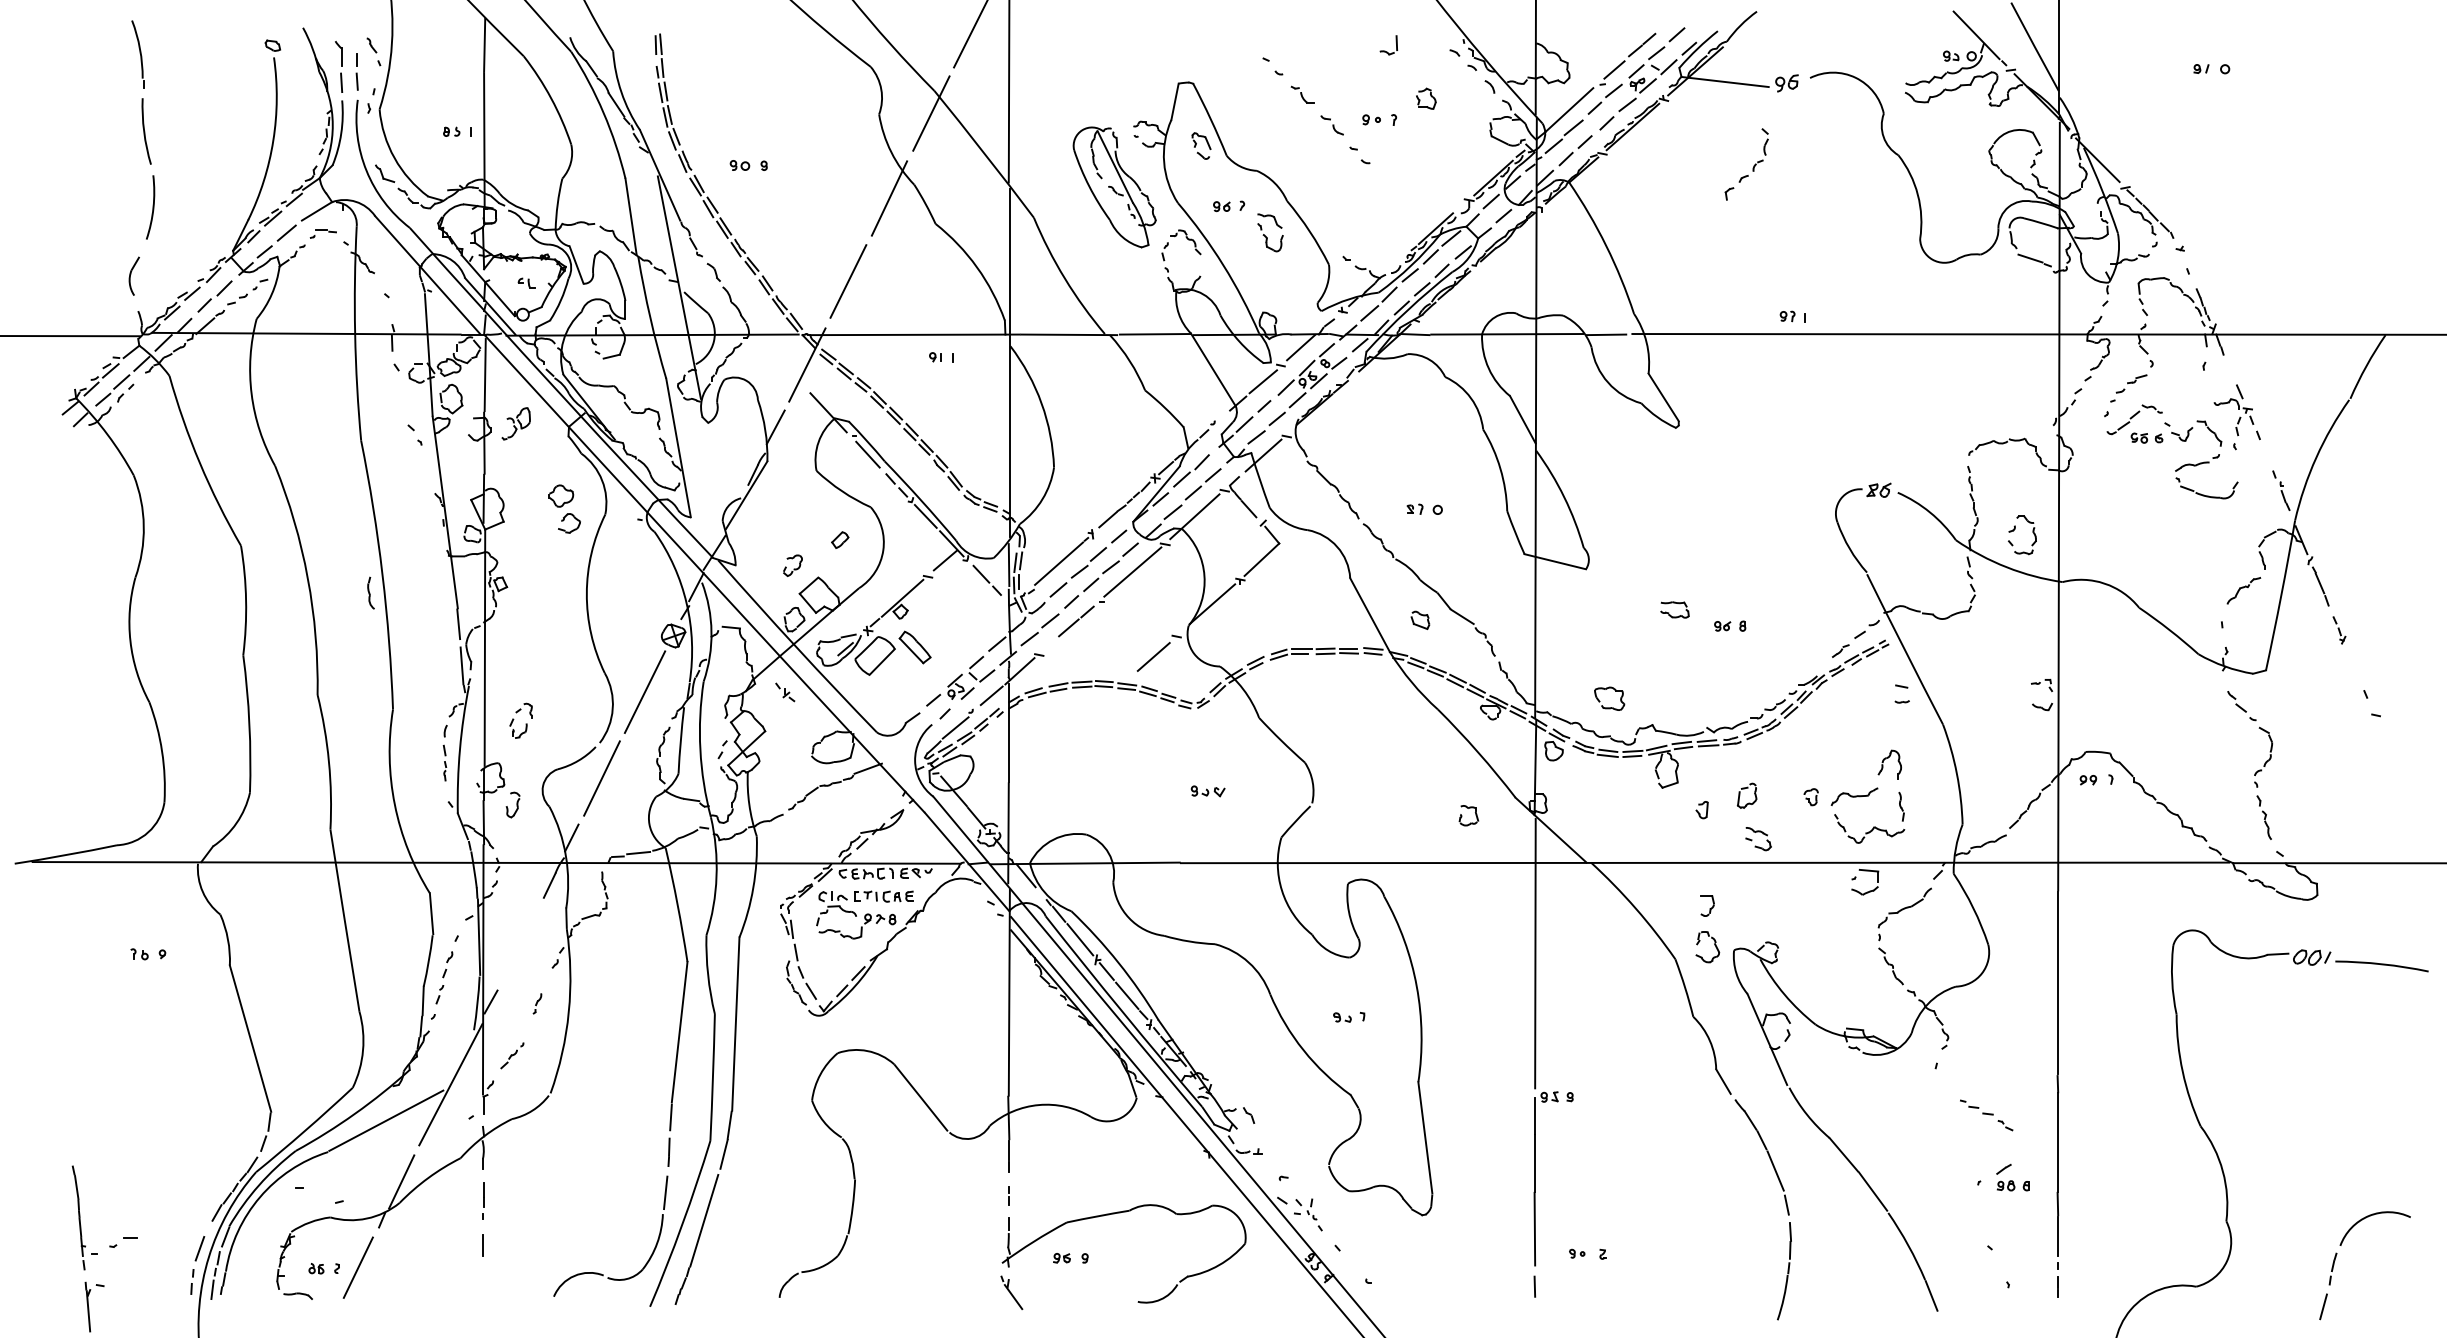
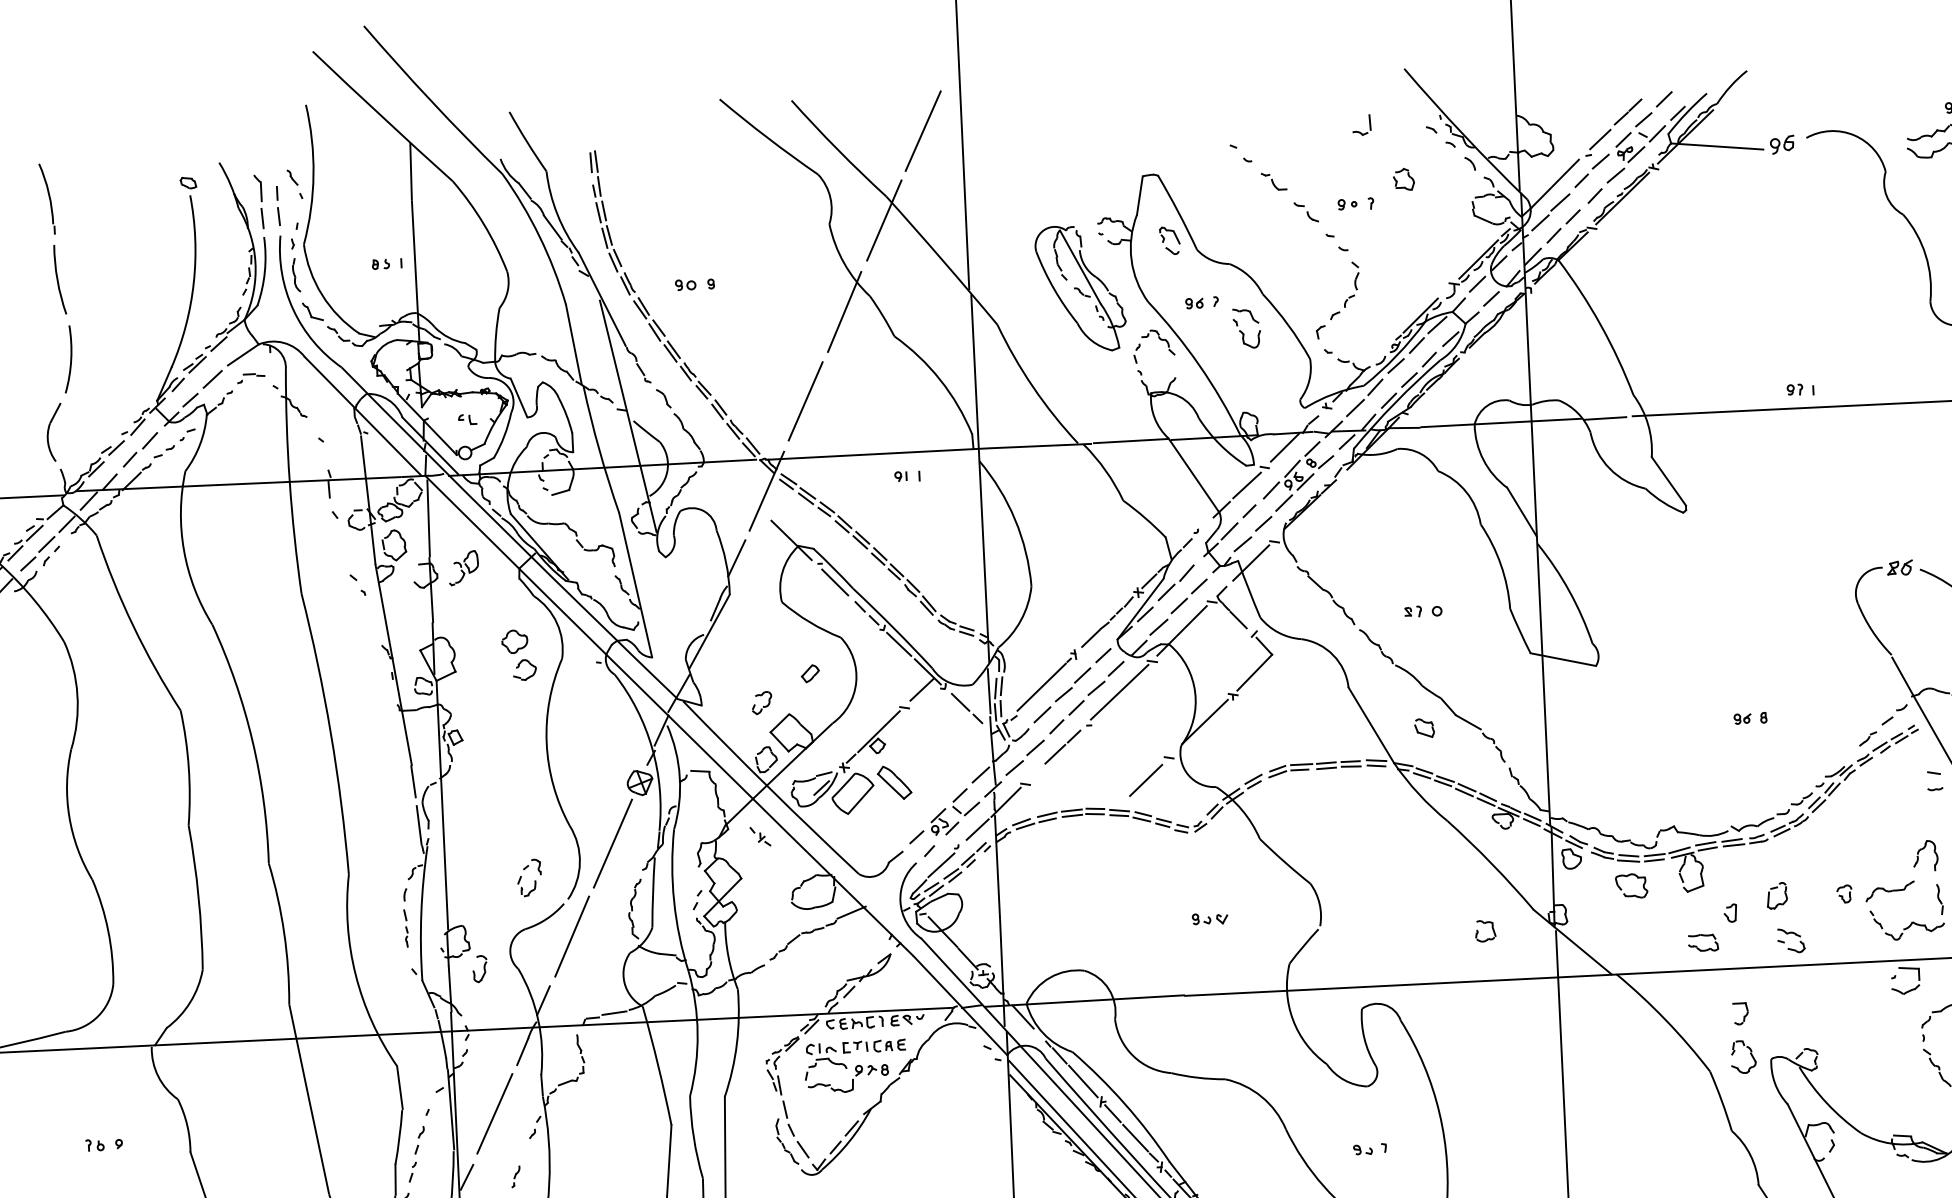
part: (1753, 165) -> (1344, 301), moved
part: (134, 276) -> (54, 432), size x1.43
part: (370, 592) -> (295, 274), moved
part: (1674, 609) -> (1702, 942), moved
part: (1609, 707) -> (1632, 895), moved
part: (520, 720) -> (528, 877), moved
line: (519, 942) -> (493, 1113), added

